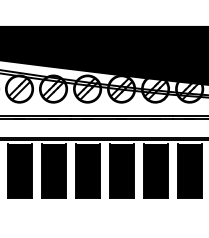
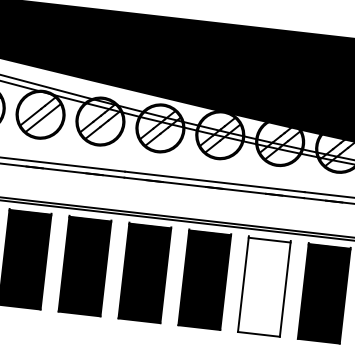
fill: (155, 170) -> (263, 285), removed

